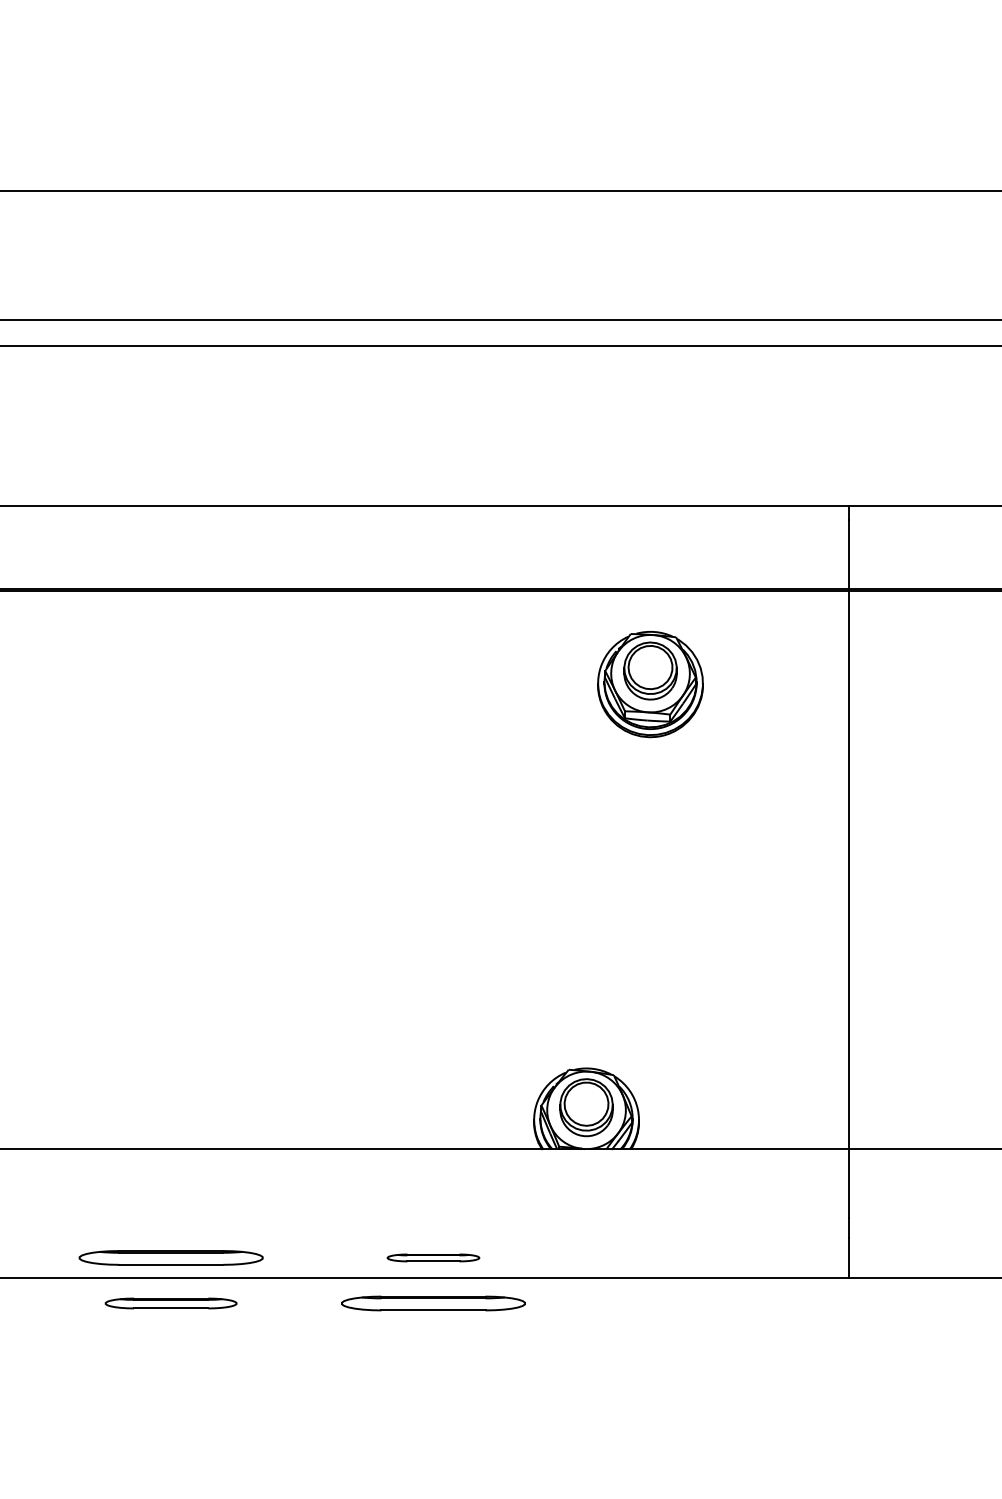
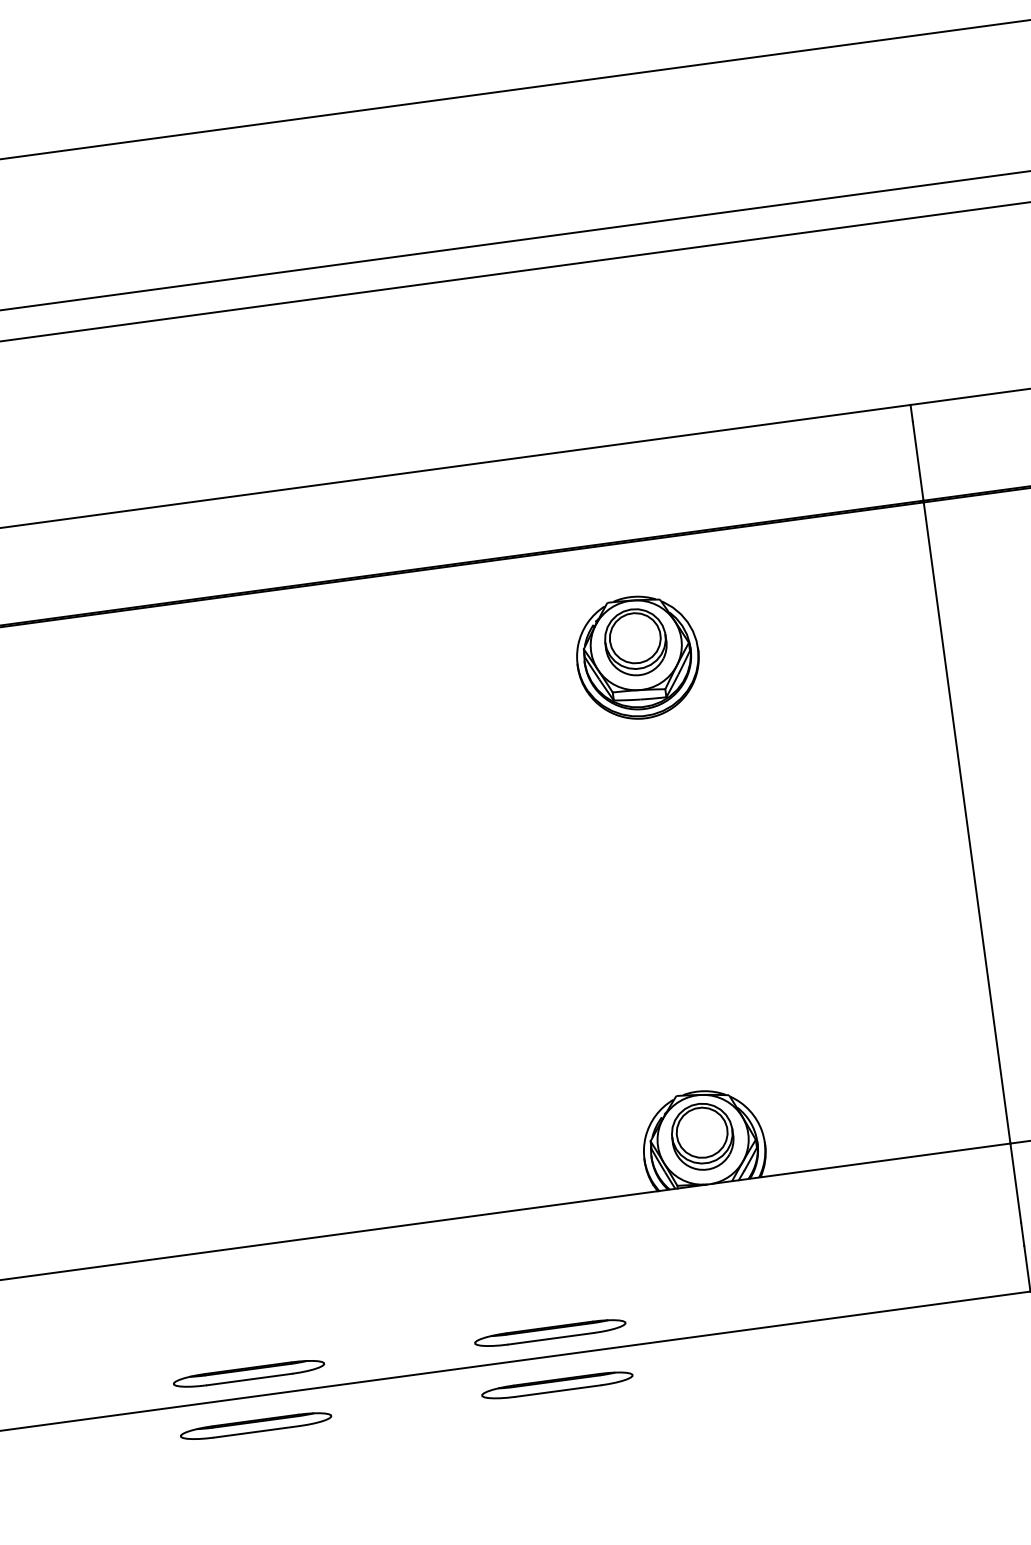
part: (650, 684) -> (637, 657), moved
part: (170, 1257) -> (248, 1373), size x0.71
part: (433, 1257) -> (550, 1332), size x1.43
part: (433, 1303) -> (557, 1385), size x0.71

